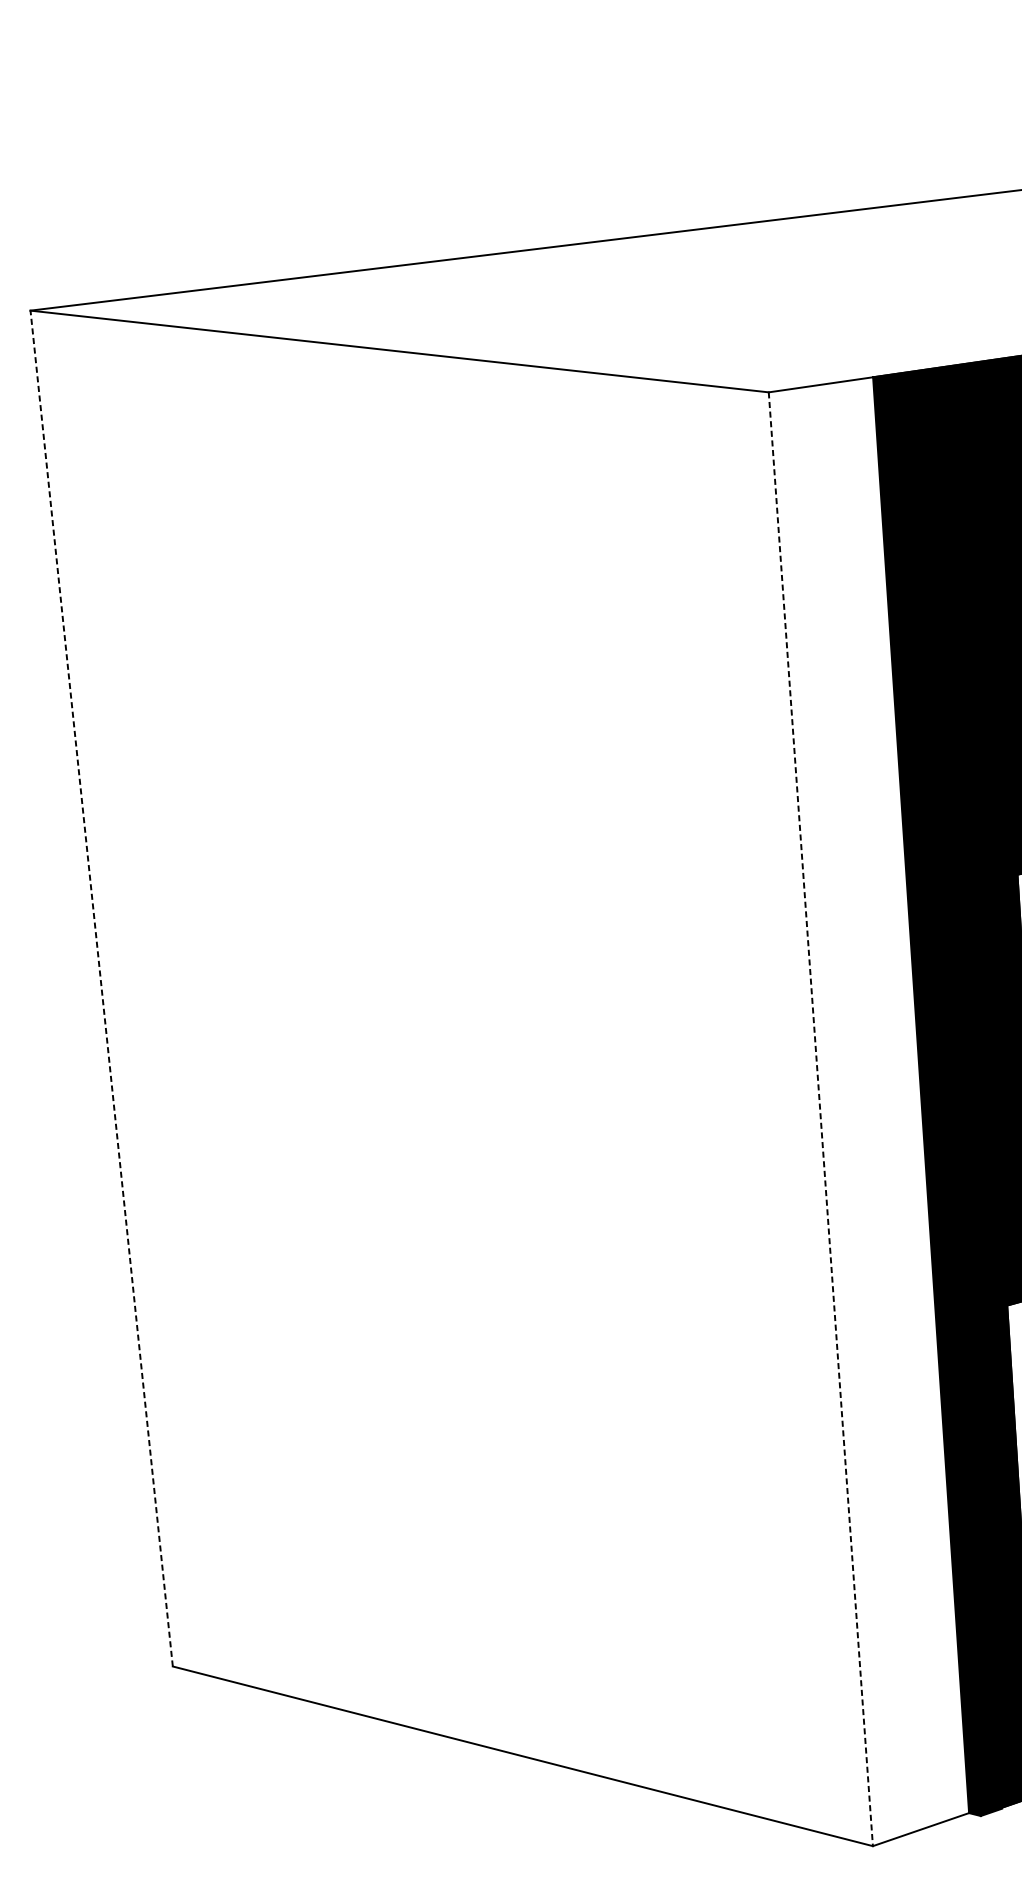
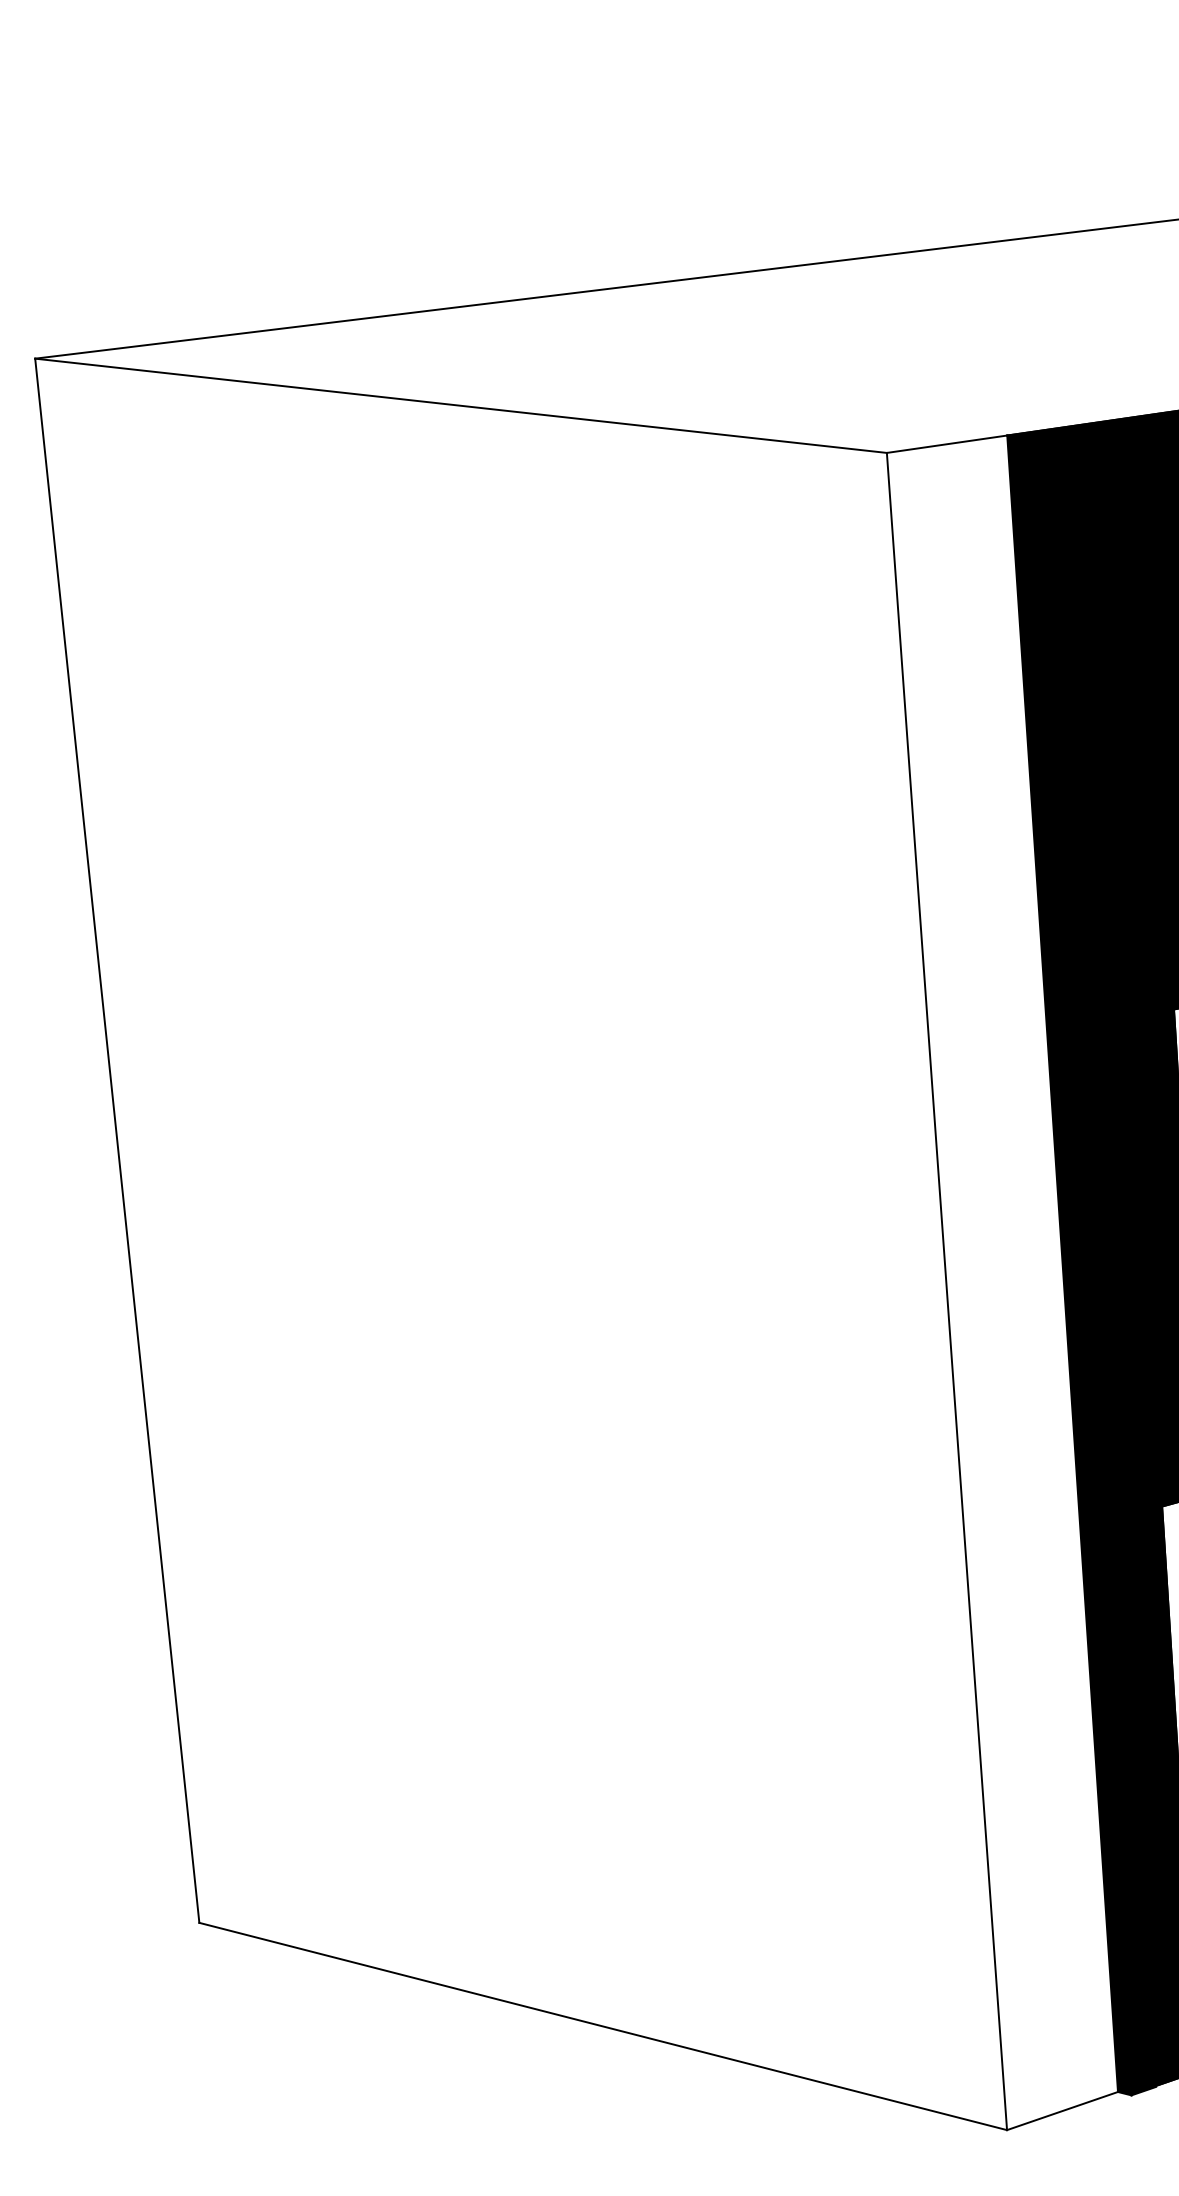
line: (101, 988) -> (117, 1140), dashed -> solid
line: (820, 1119) -> (946, 1291), dashed -> solid

